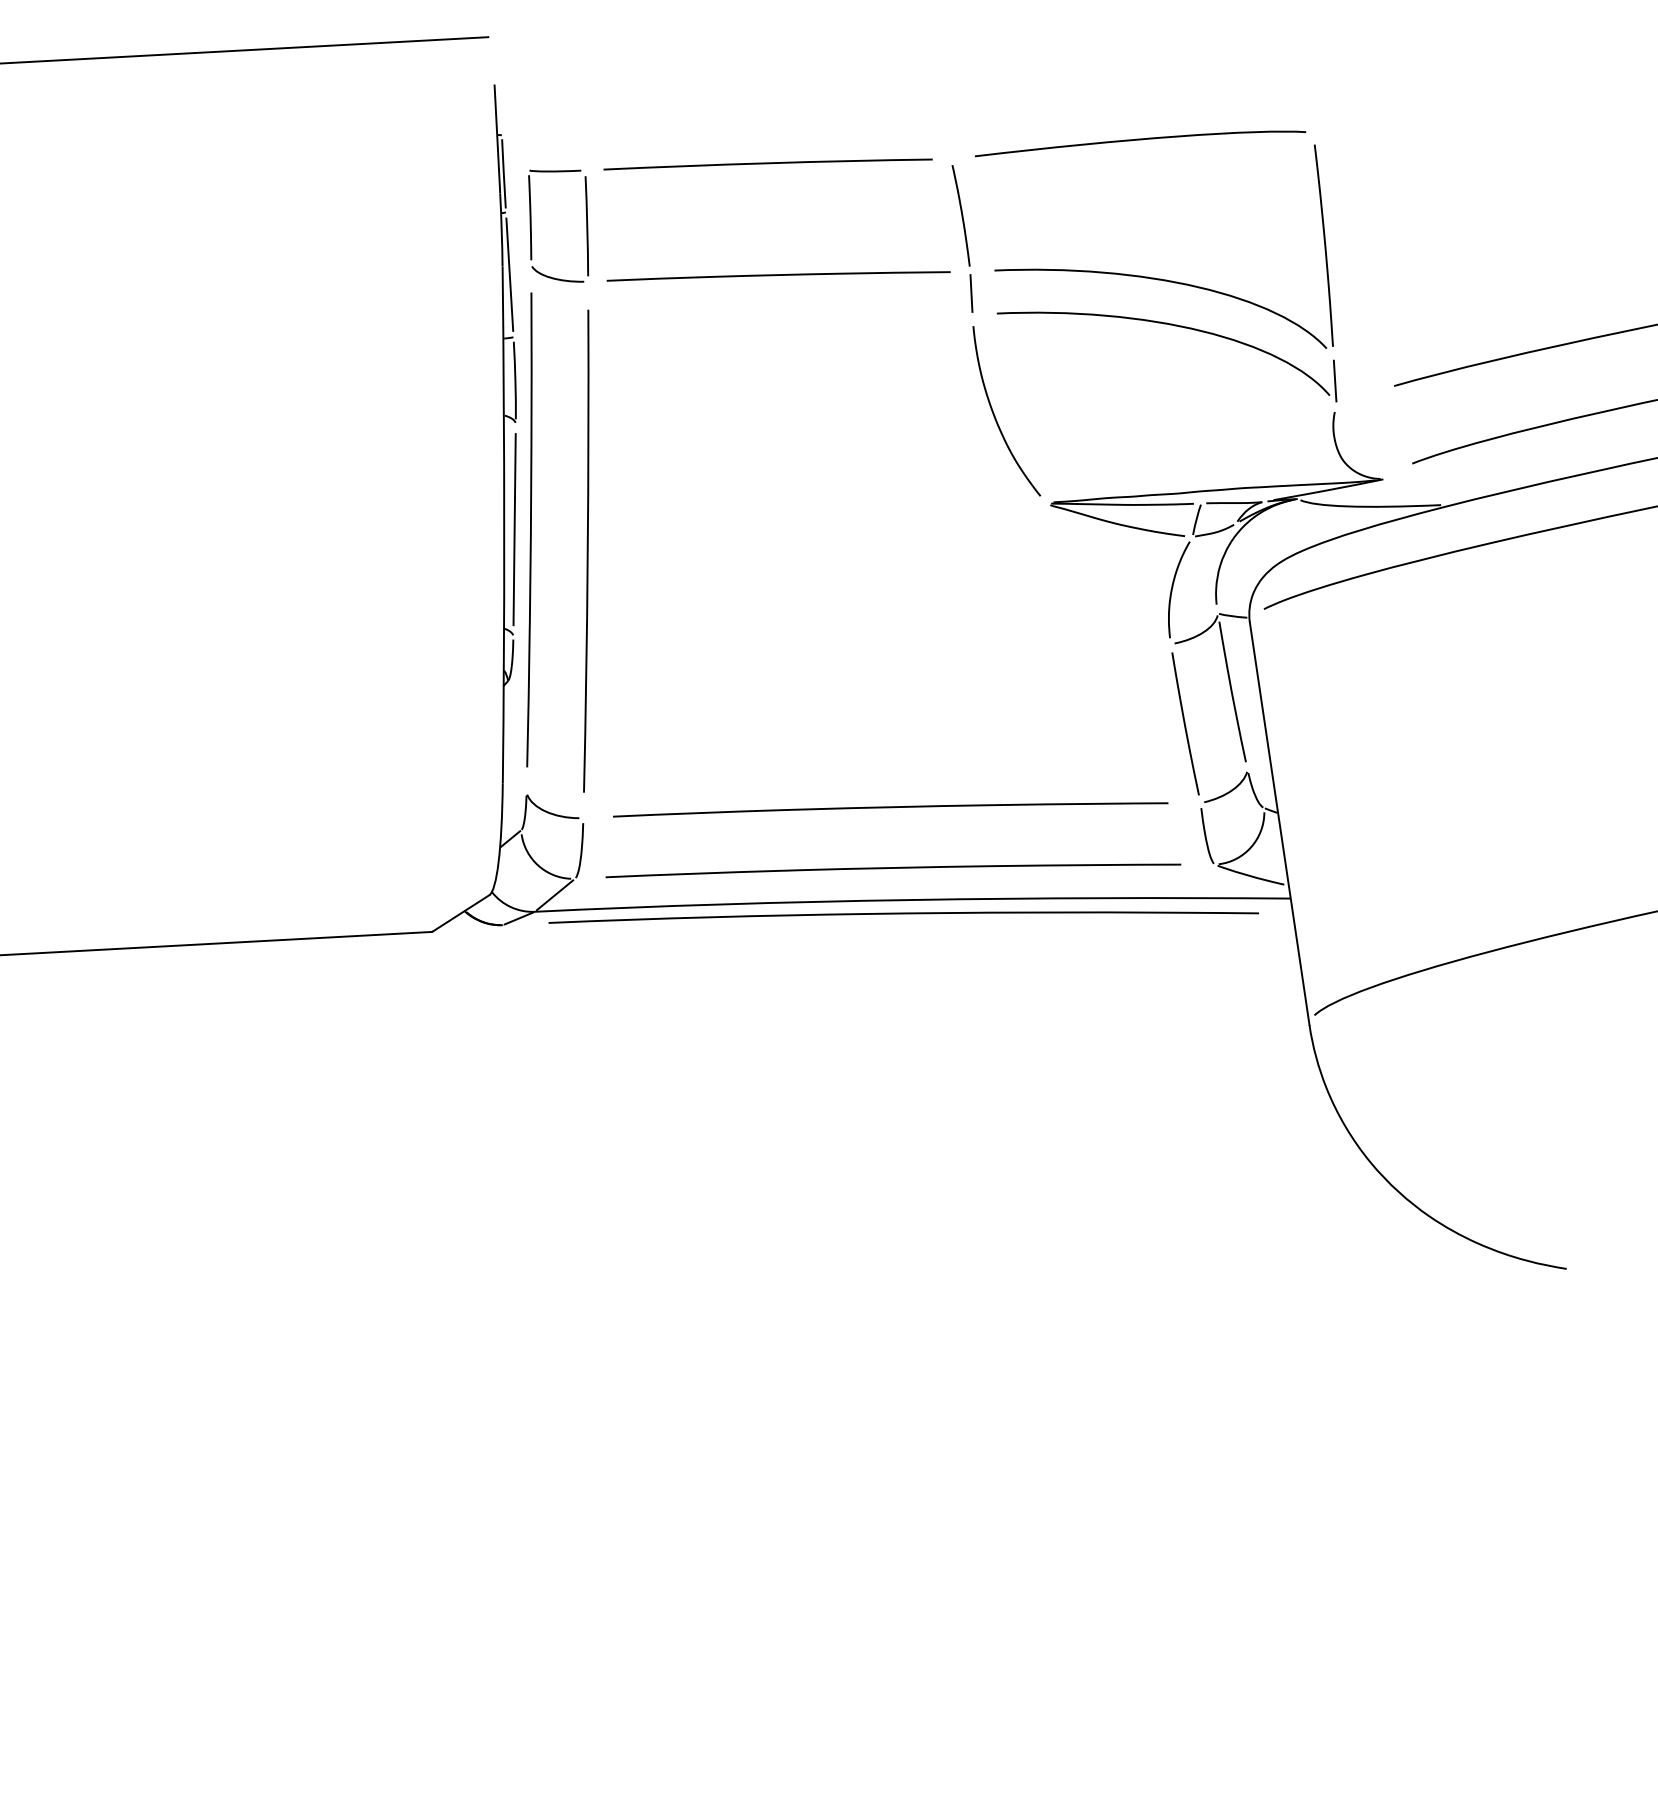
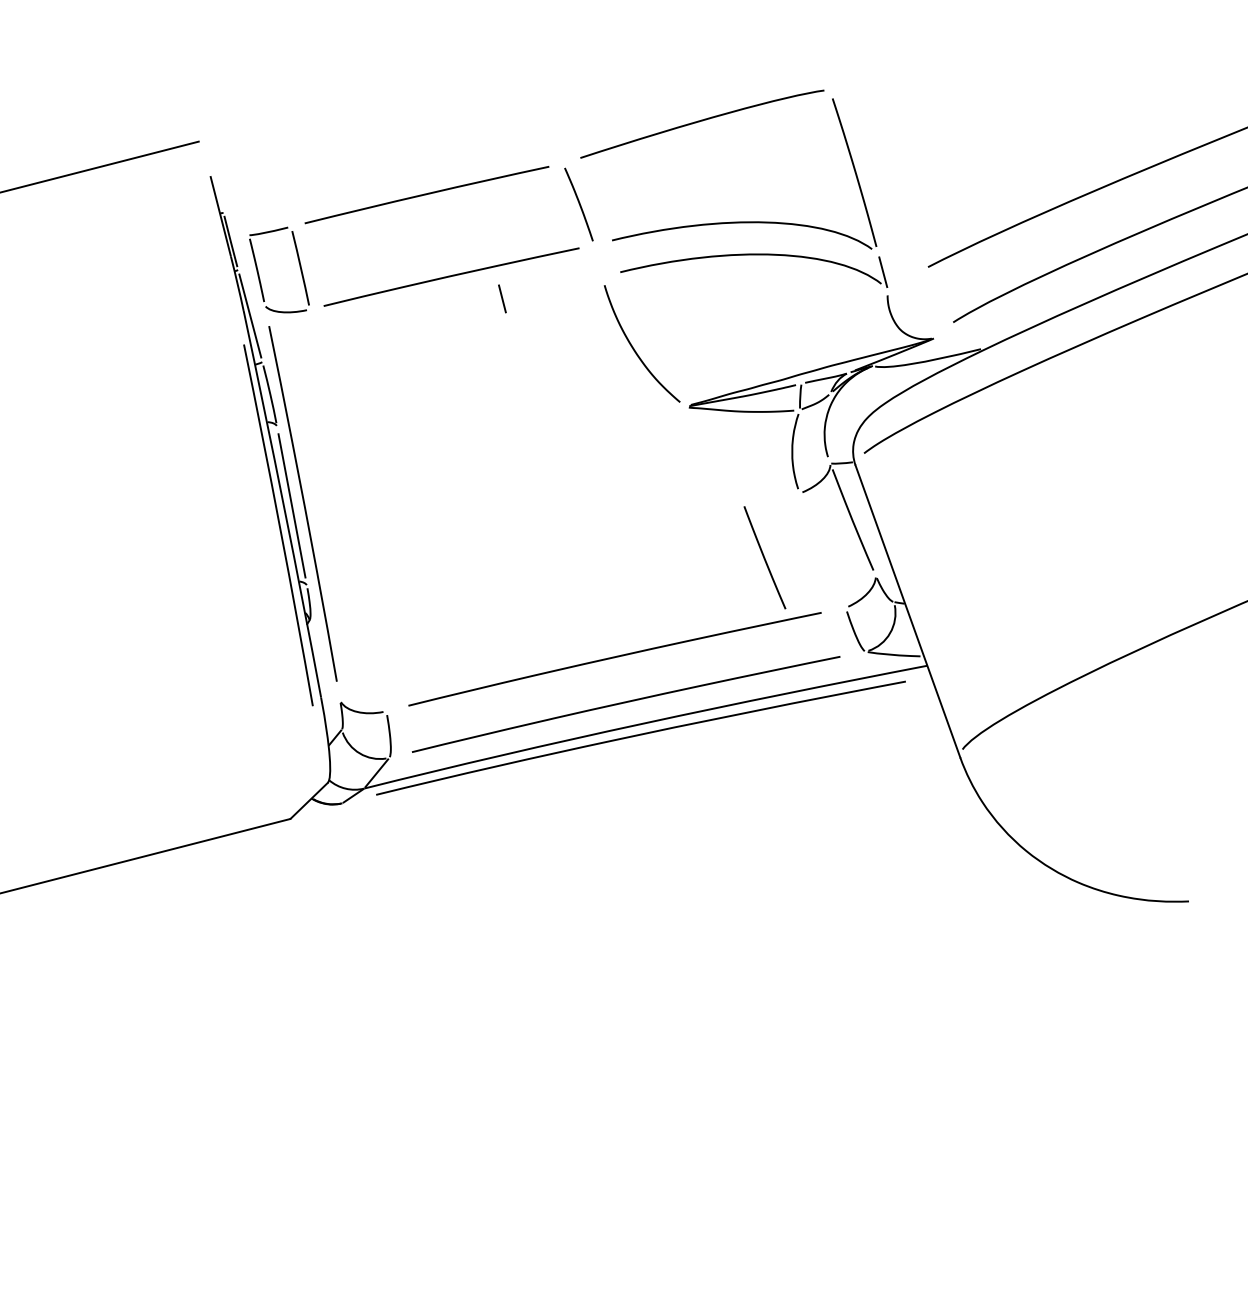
line: (971, 293) -> (502, 298), moved
curve: (586, 550) -> (278, 524), moved
line: (1185, 723) -> (764, 557), moved

